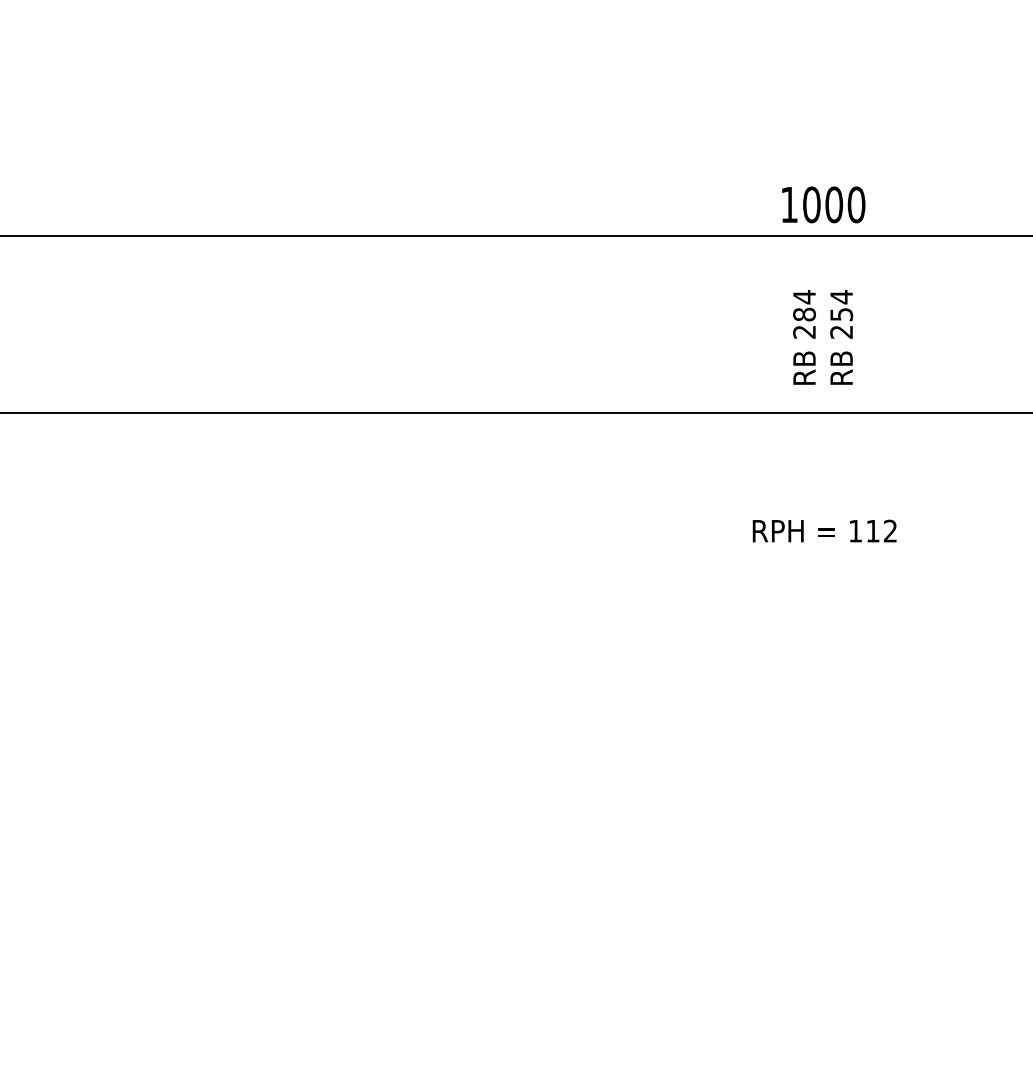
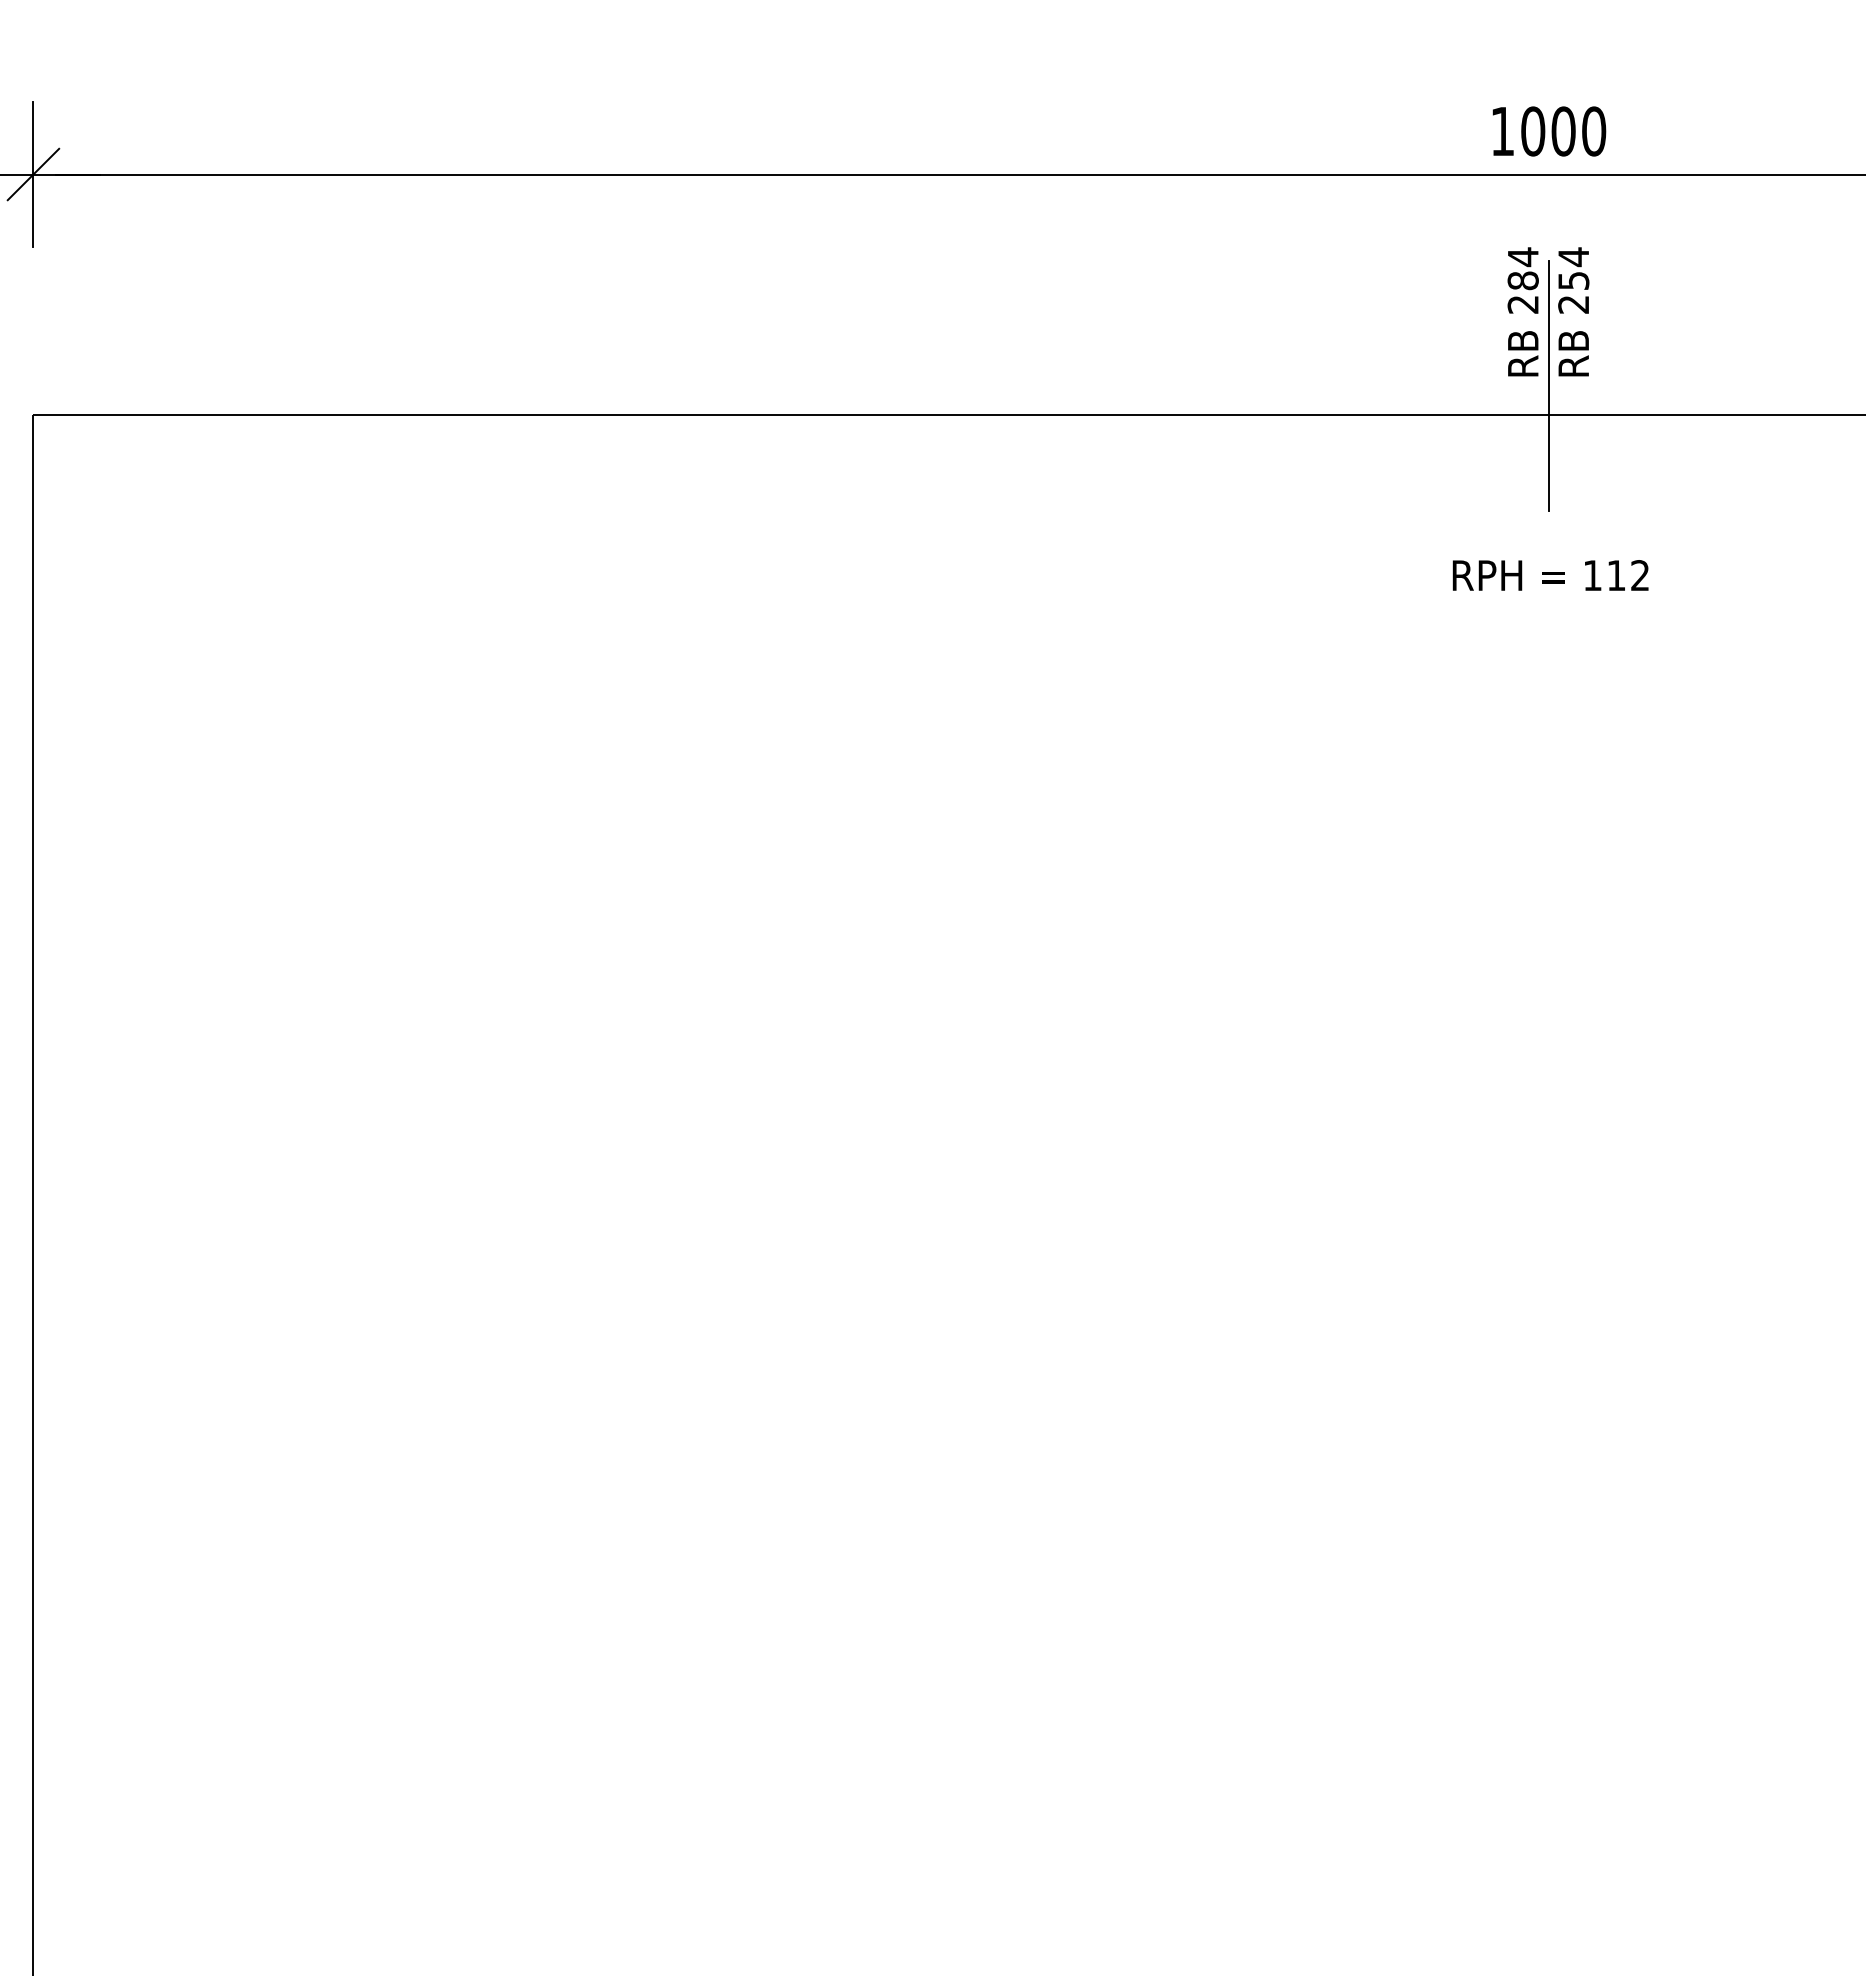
line: (823, 391) -> (1548, 385), added

